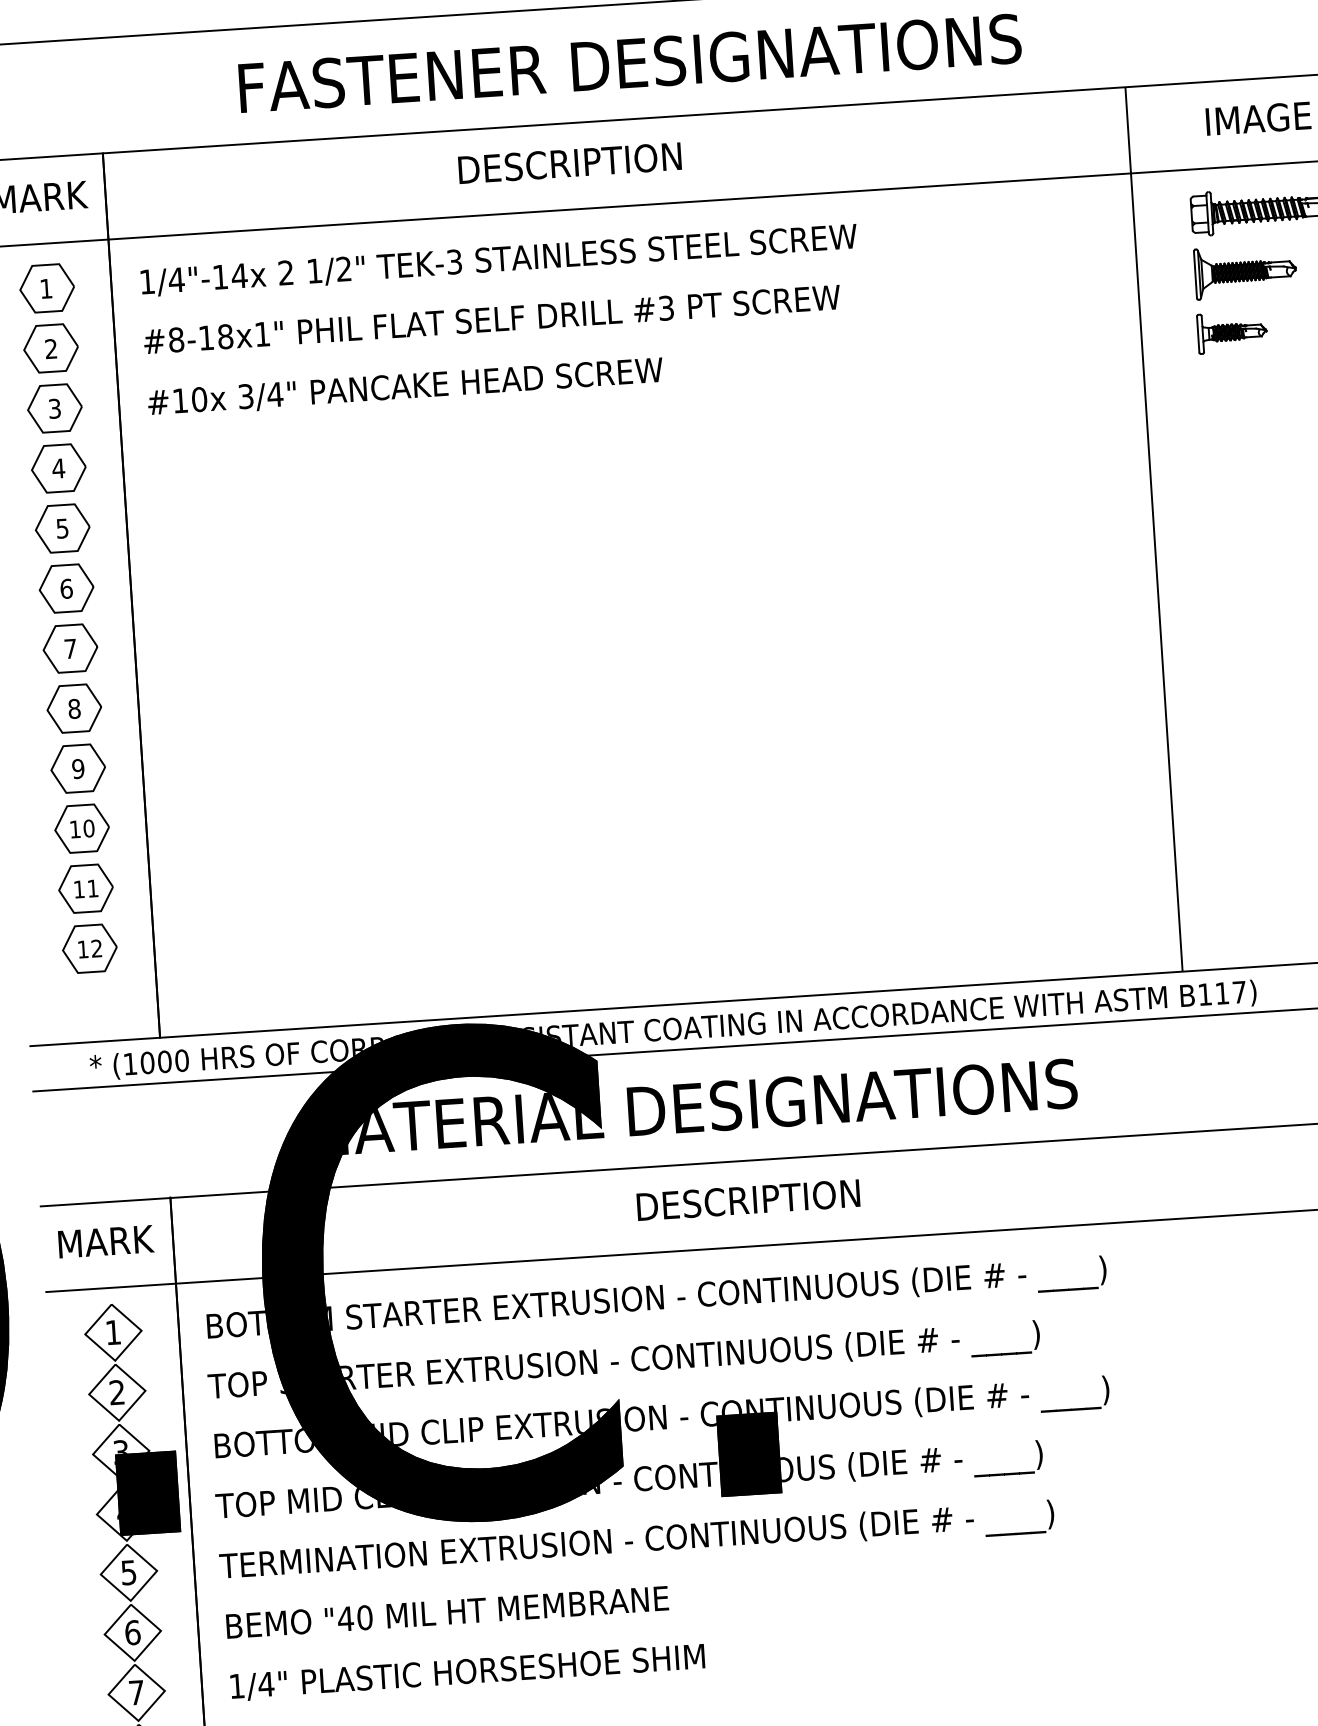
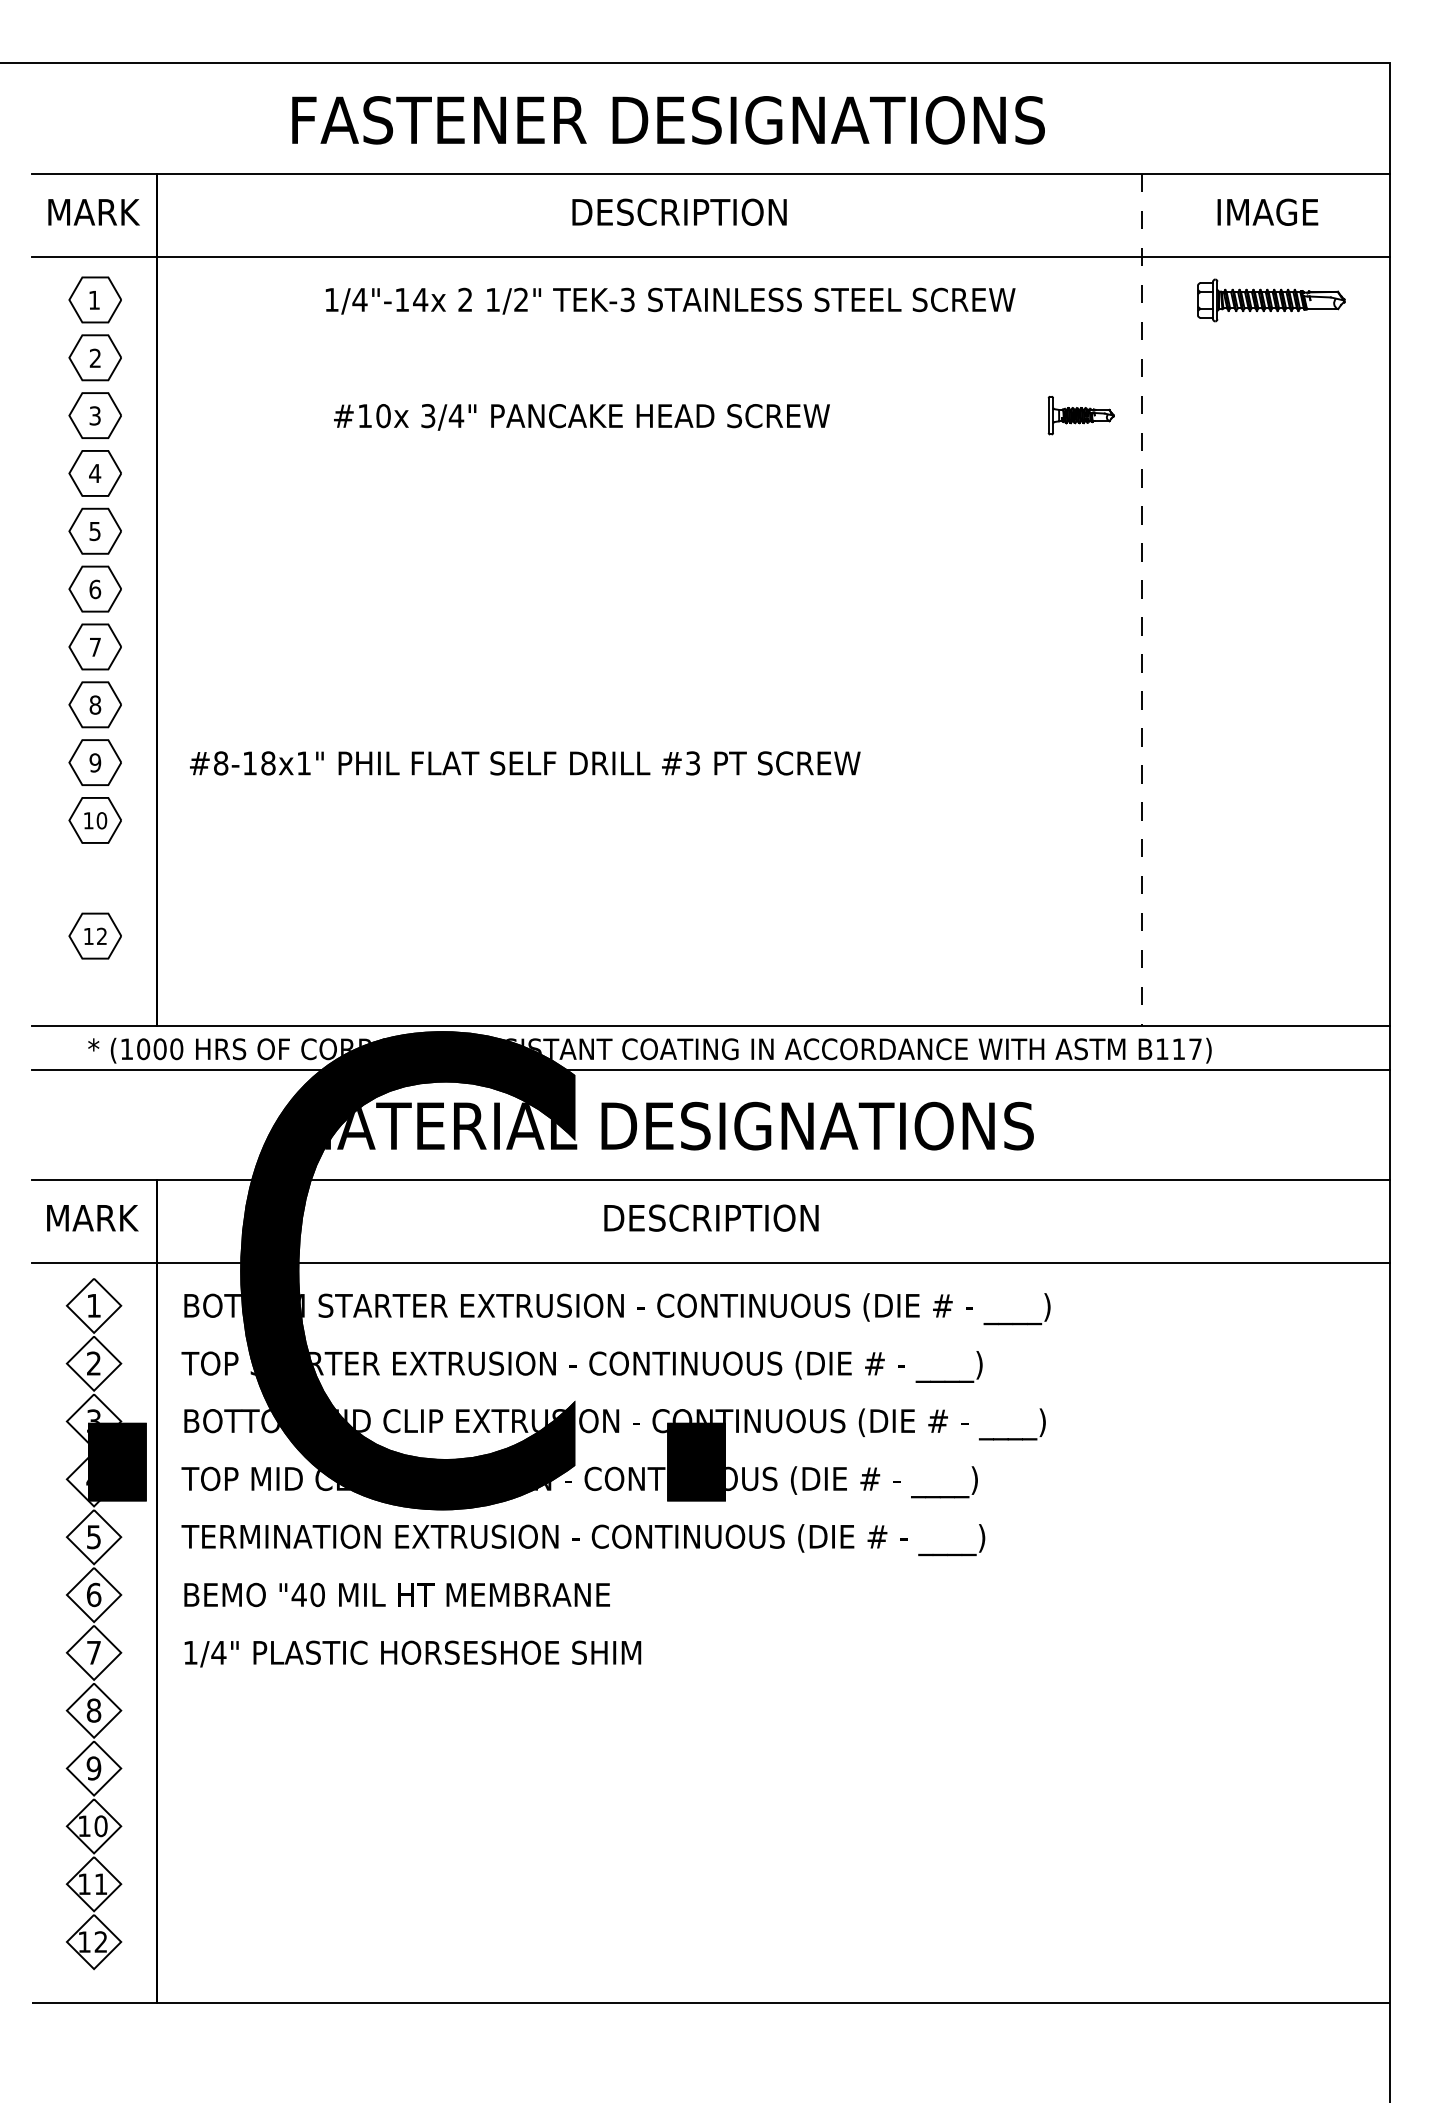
text: (569, 162) -> (679, 211), moved
text: (498, 259) -> (670, 300), moved
part: (1246, 271) -> (1246, 358), removed
text: (492, 319) -> (525, 763), moved
part: (1231, 332) -> (1080, 415), moved
text: (405, 387) -> (581, 417), moved
line: (1154, 530) -> (1142, 600), solid -> dashed
part: (85, 887) -> (94, 877), removed

